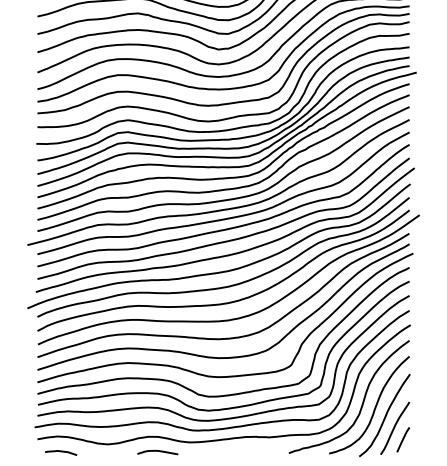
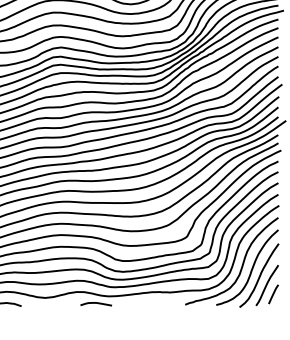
curve: (157, 451) -> (96, 303), moved

